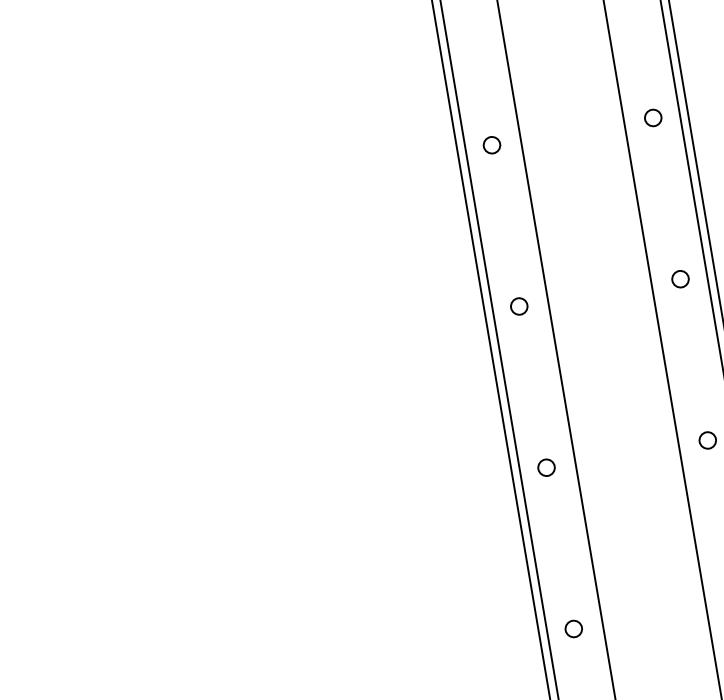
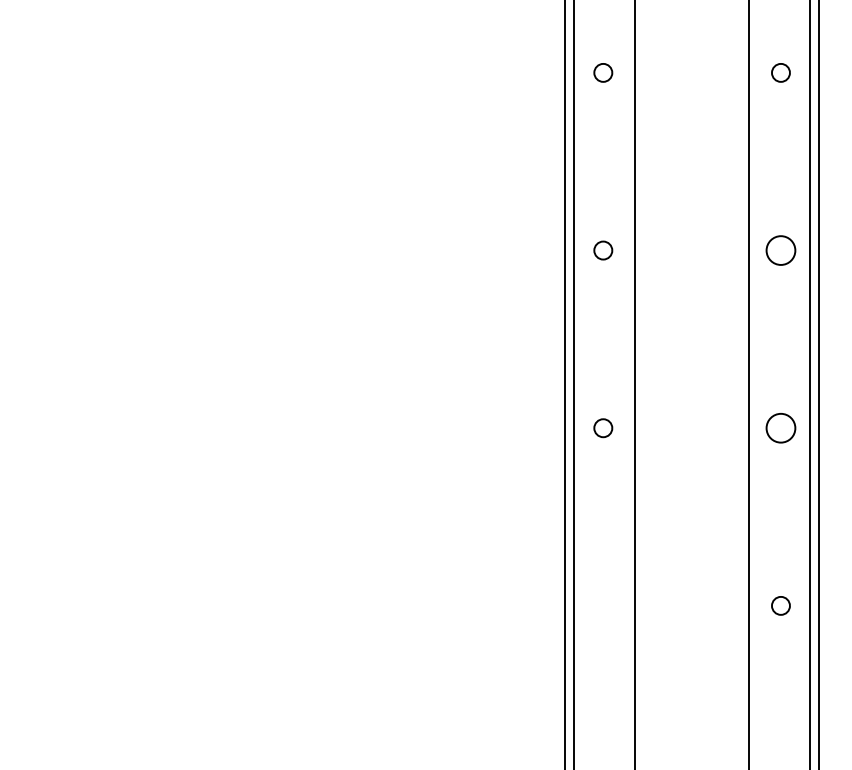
circle: (652, 117) -> (780, 250), size x1.6
circle: (680, 279) -> (780, 428), size x1.6
circle: (546, 467) -> (603, 605), removed

